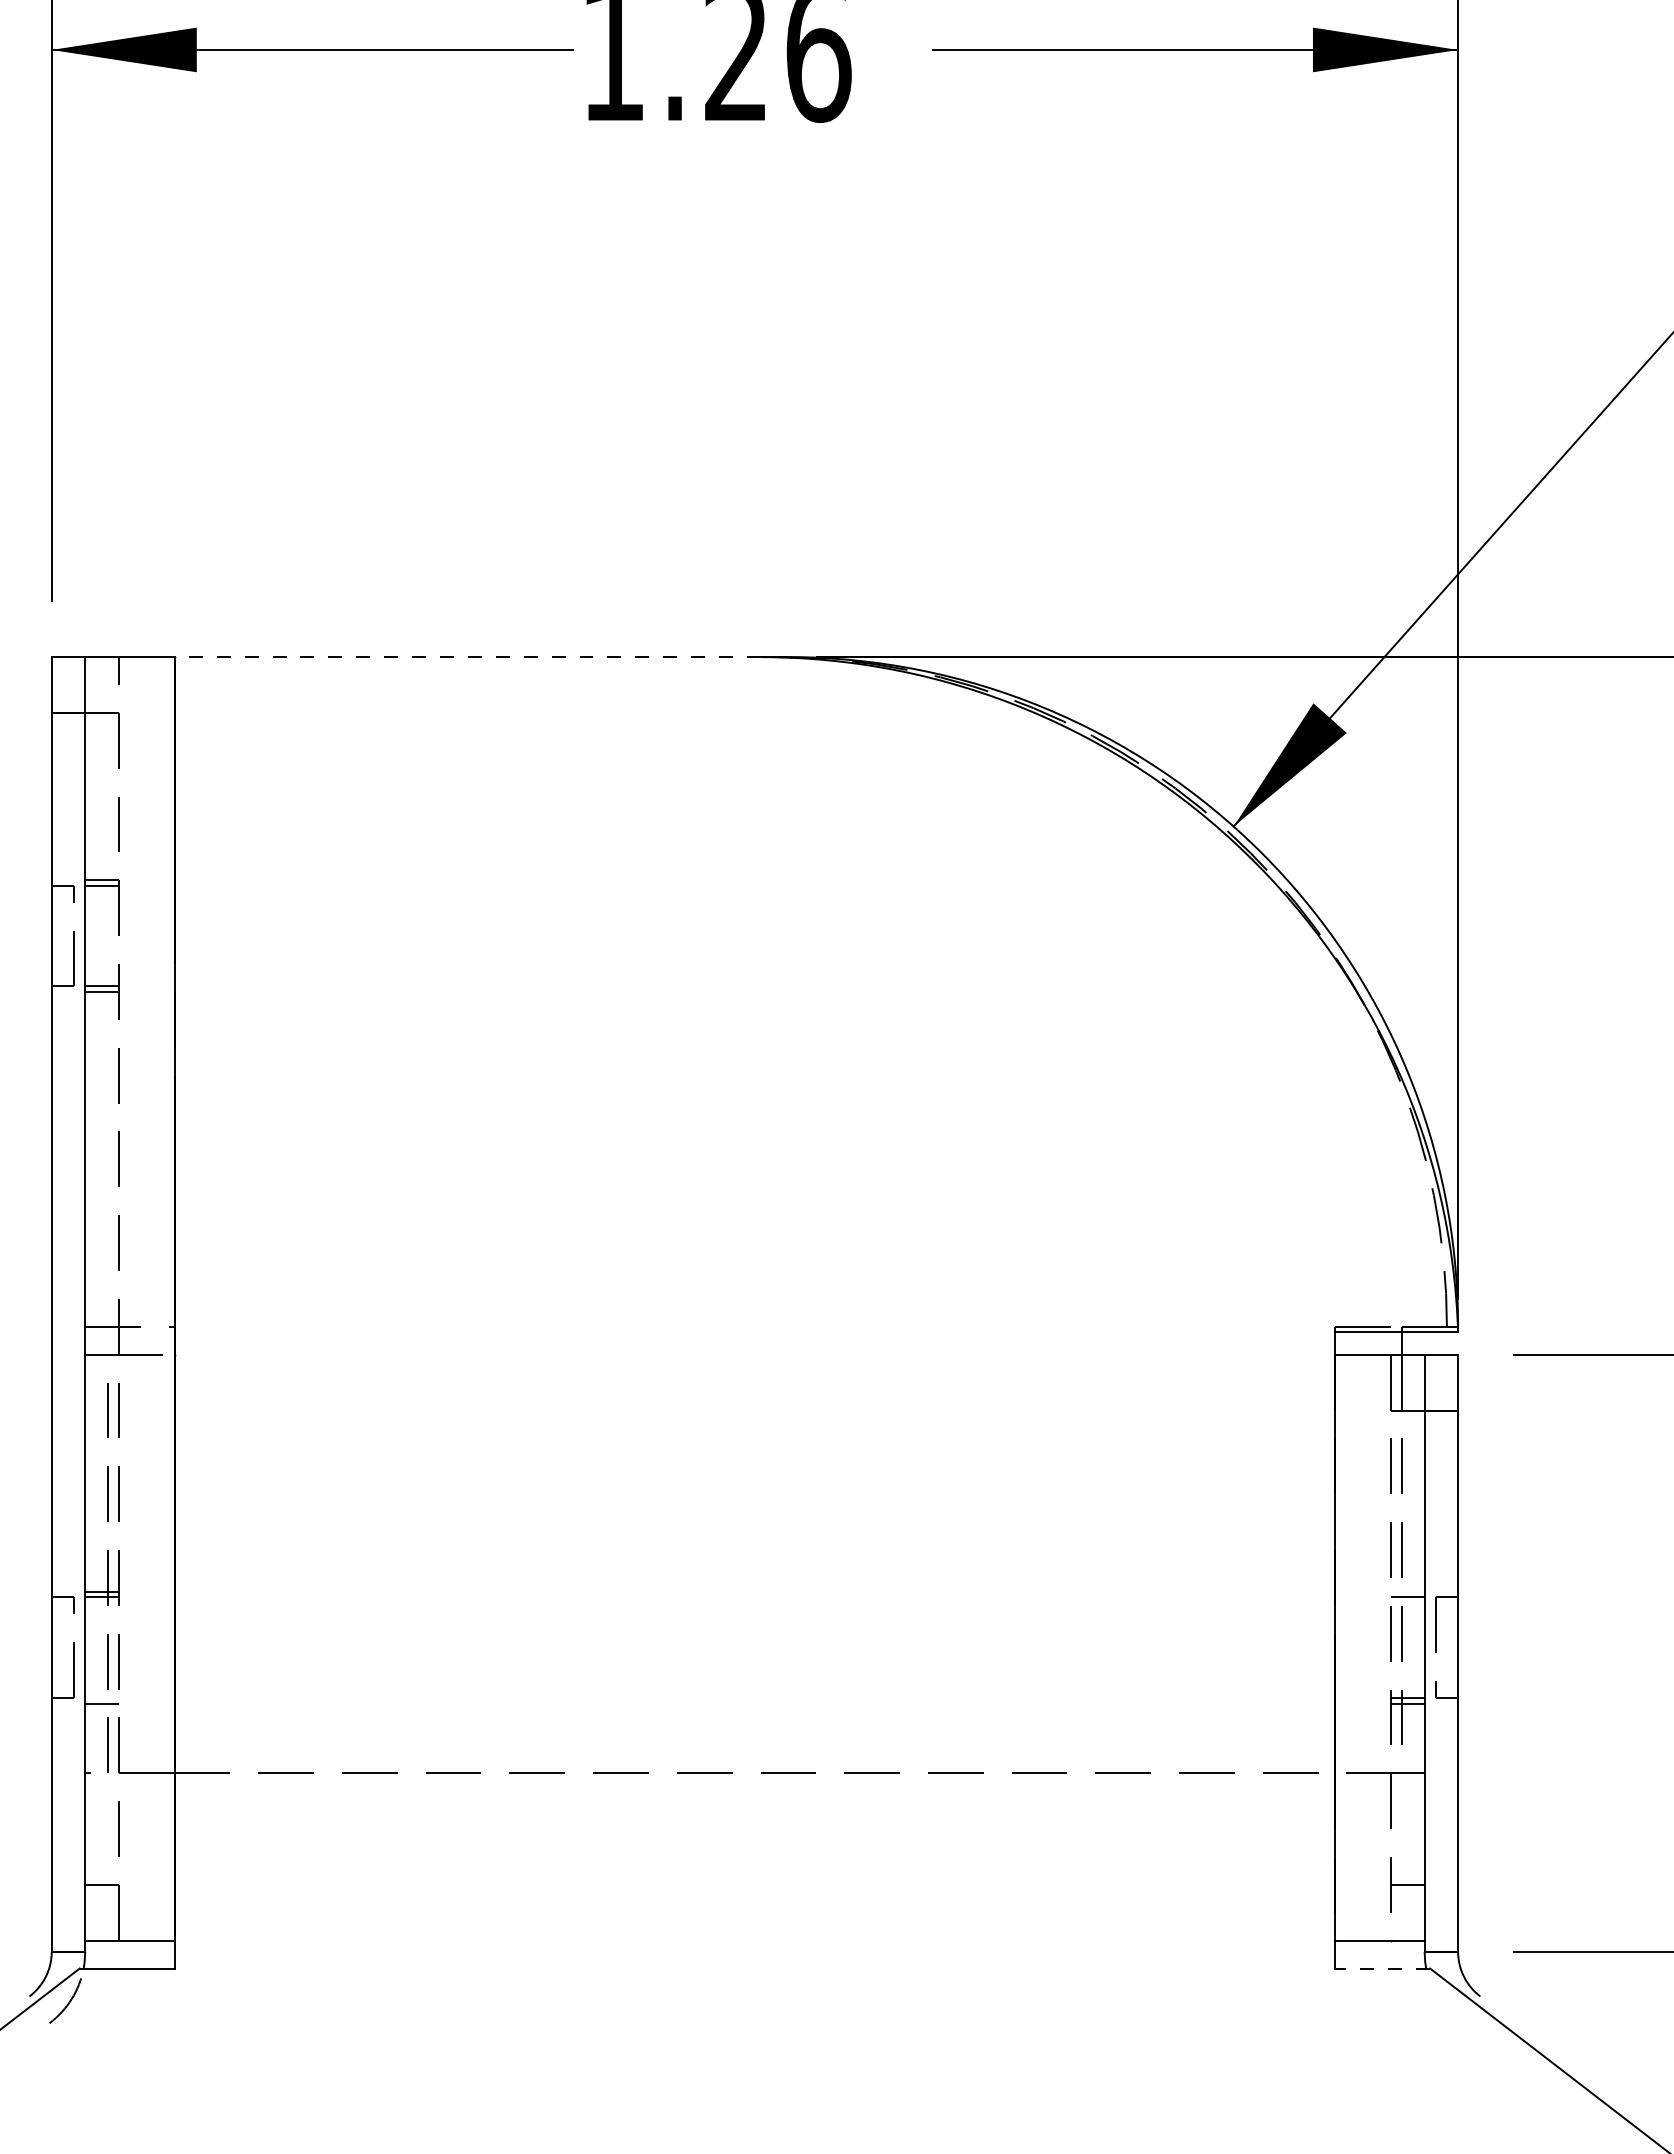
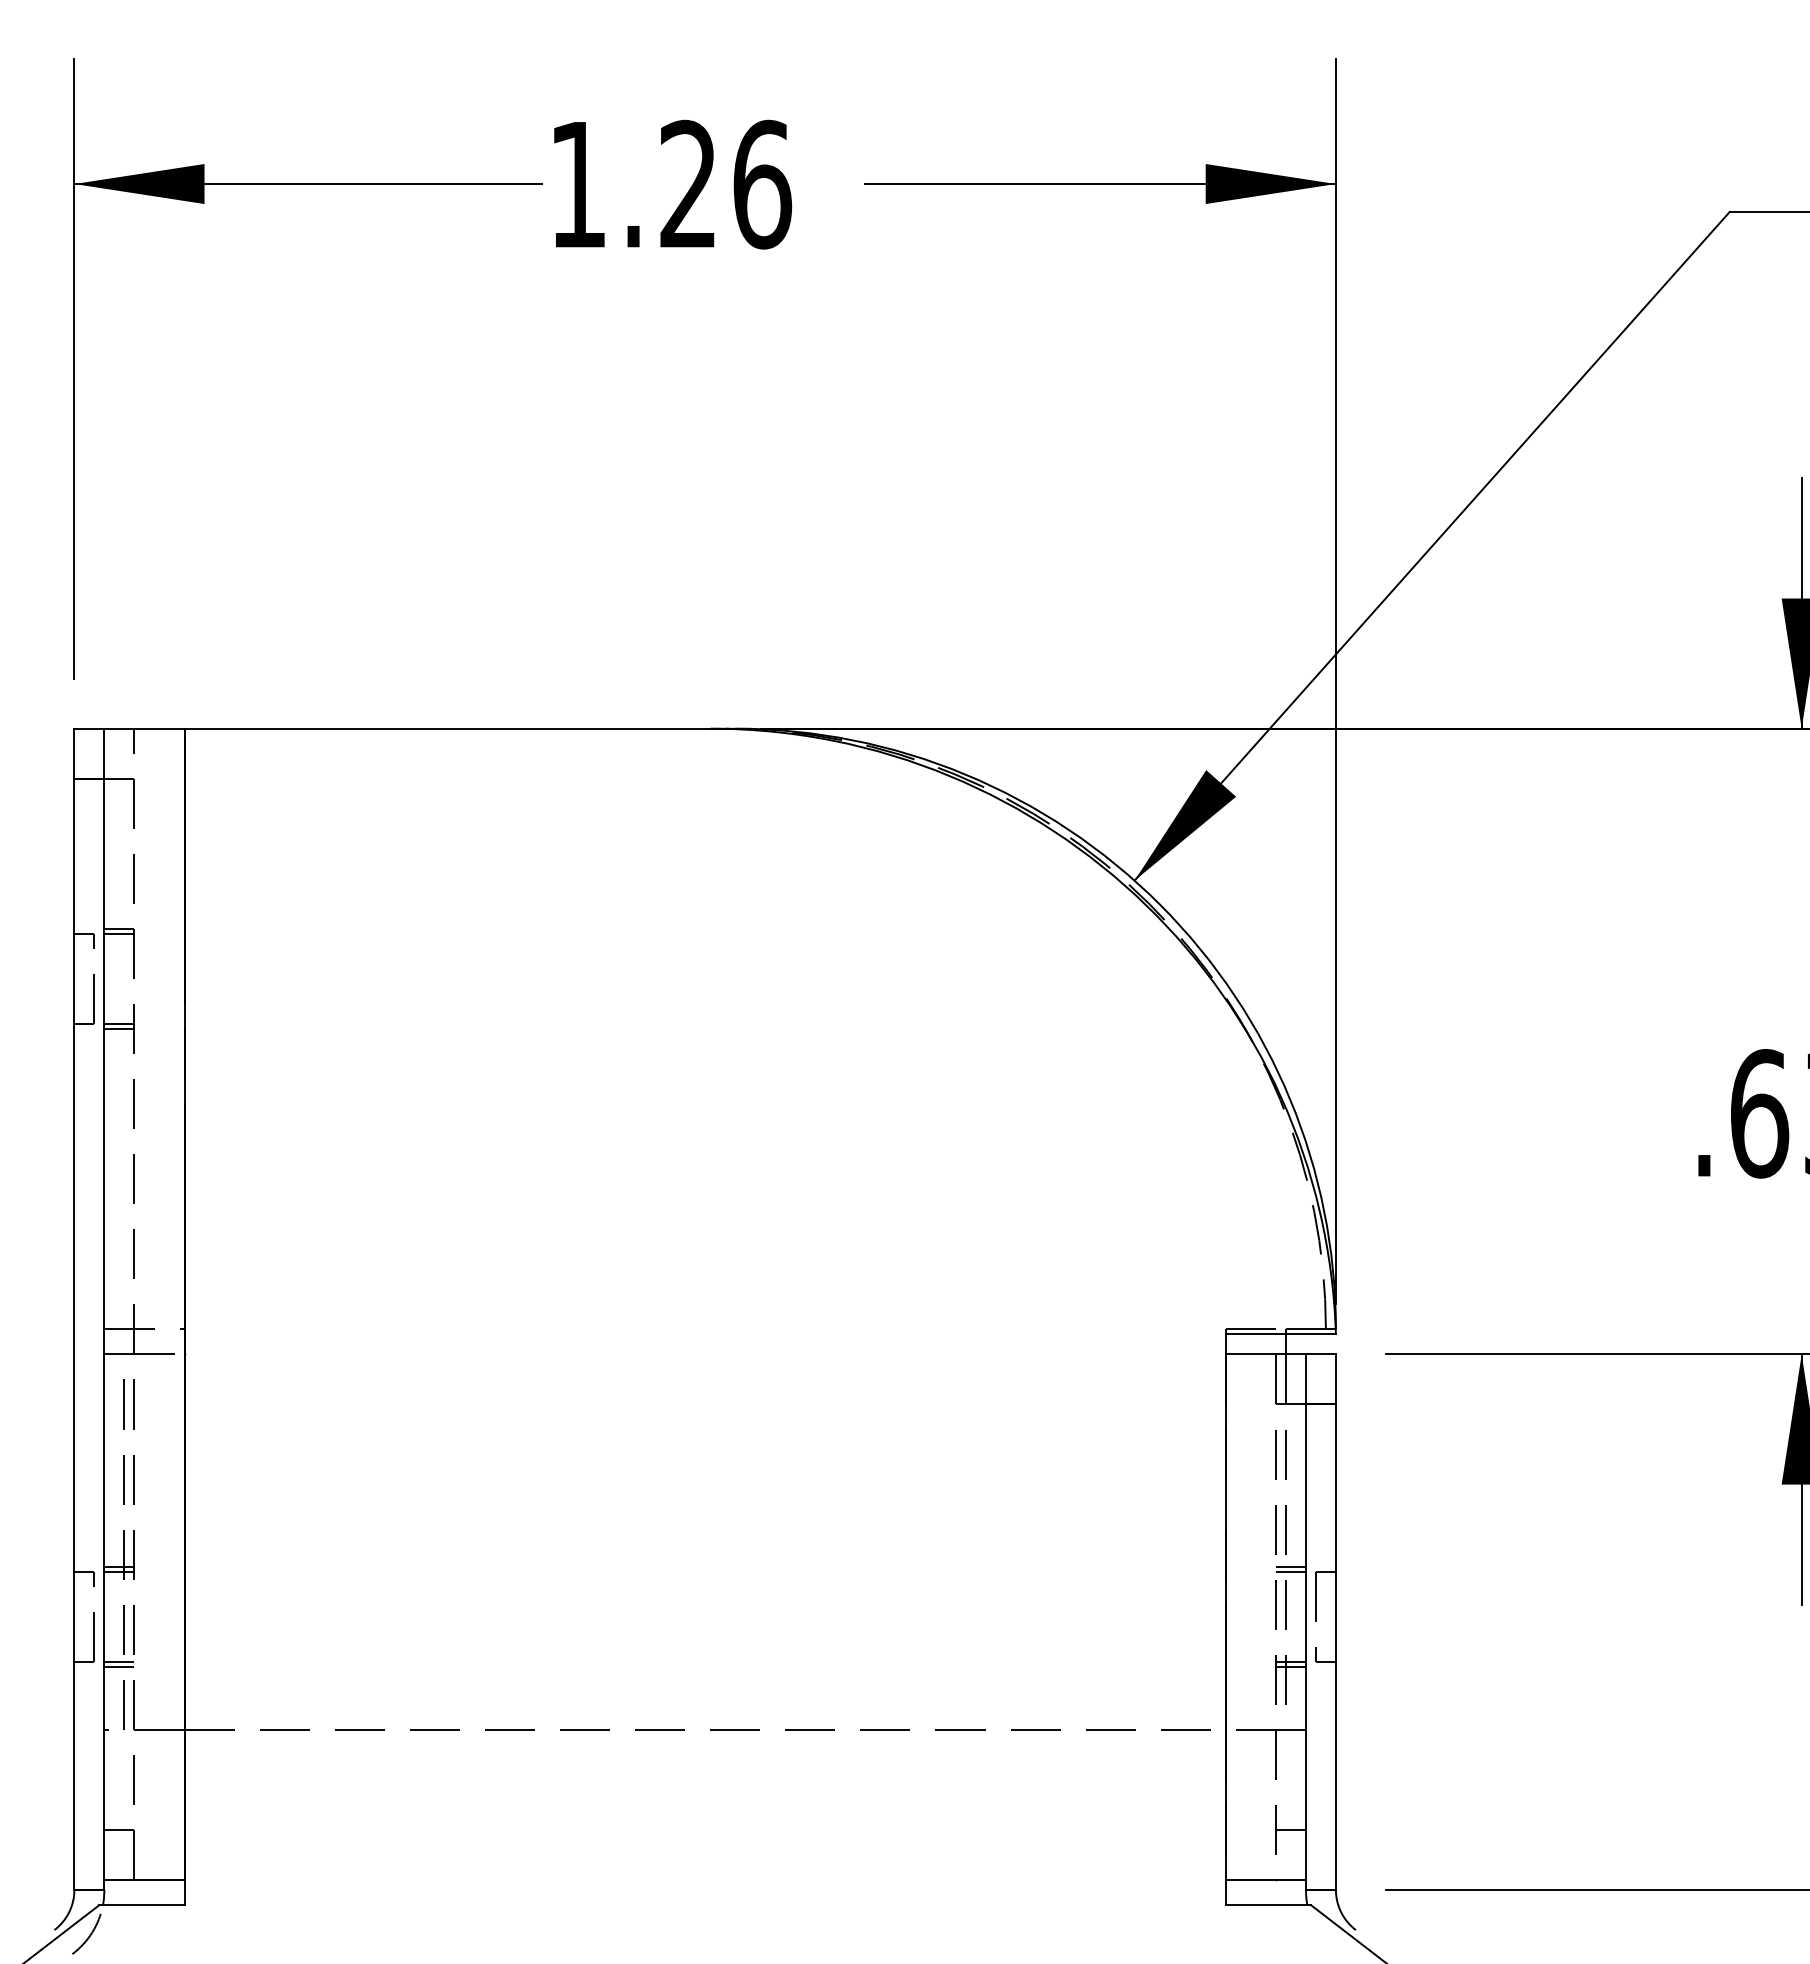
line: (467, 656) -> (447, 728), dashed -> solid
line: (1407, 1592) -> (1290, 1567), added
line: (102, 1698) -> (119, 1662), added
line: (1382, 1969) -> (1268, 1905), dashed -> solid

